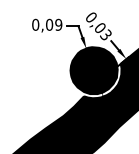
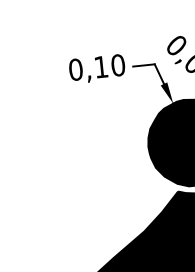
text: (54, 24) -> (110, 65), 0,09 -> 0,10

